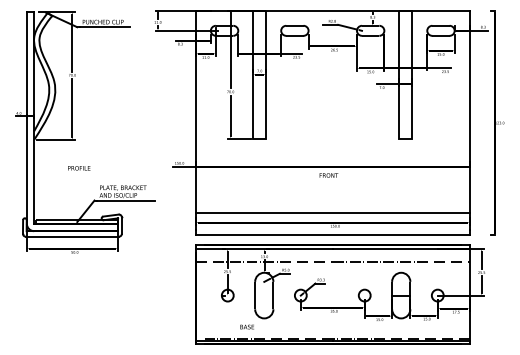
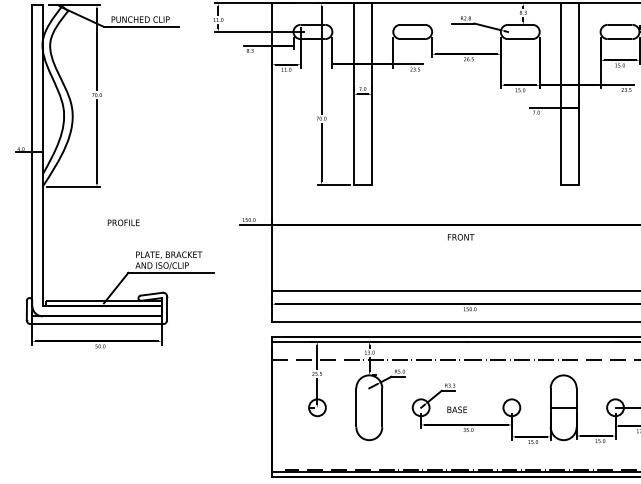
text: (79, 168) -> (124, 223), moved
text: (246, 326) -> (456, 409), moved

